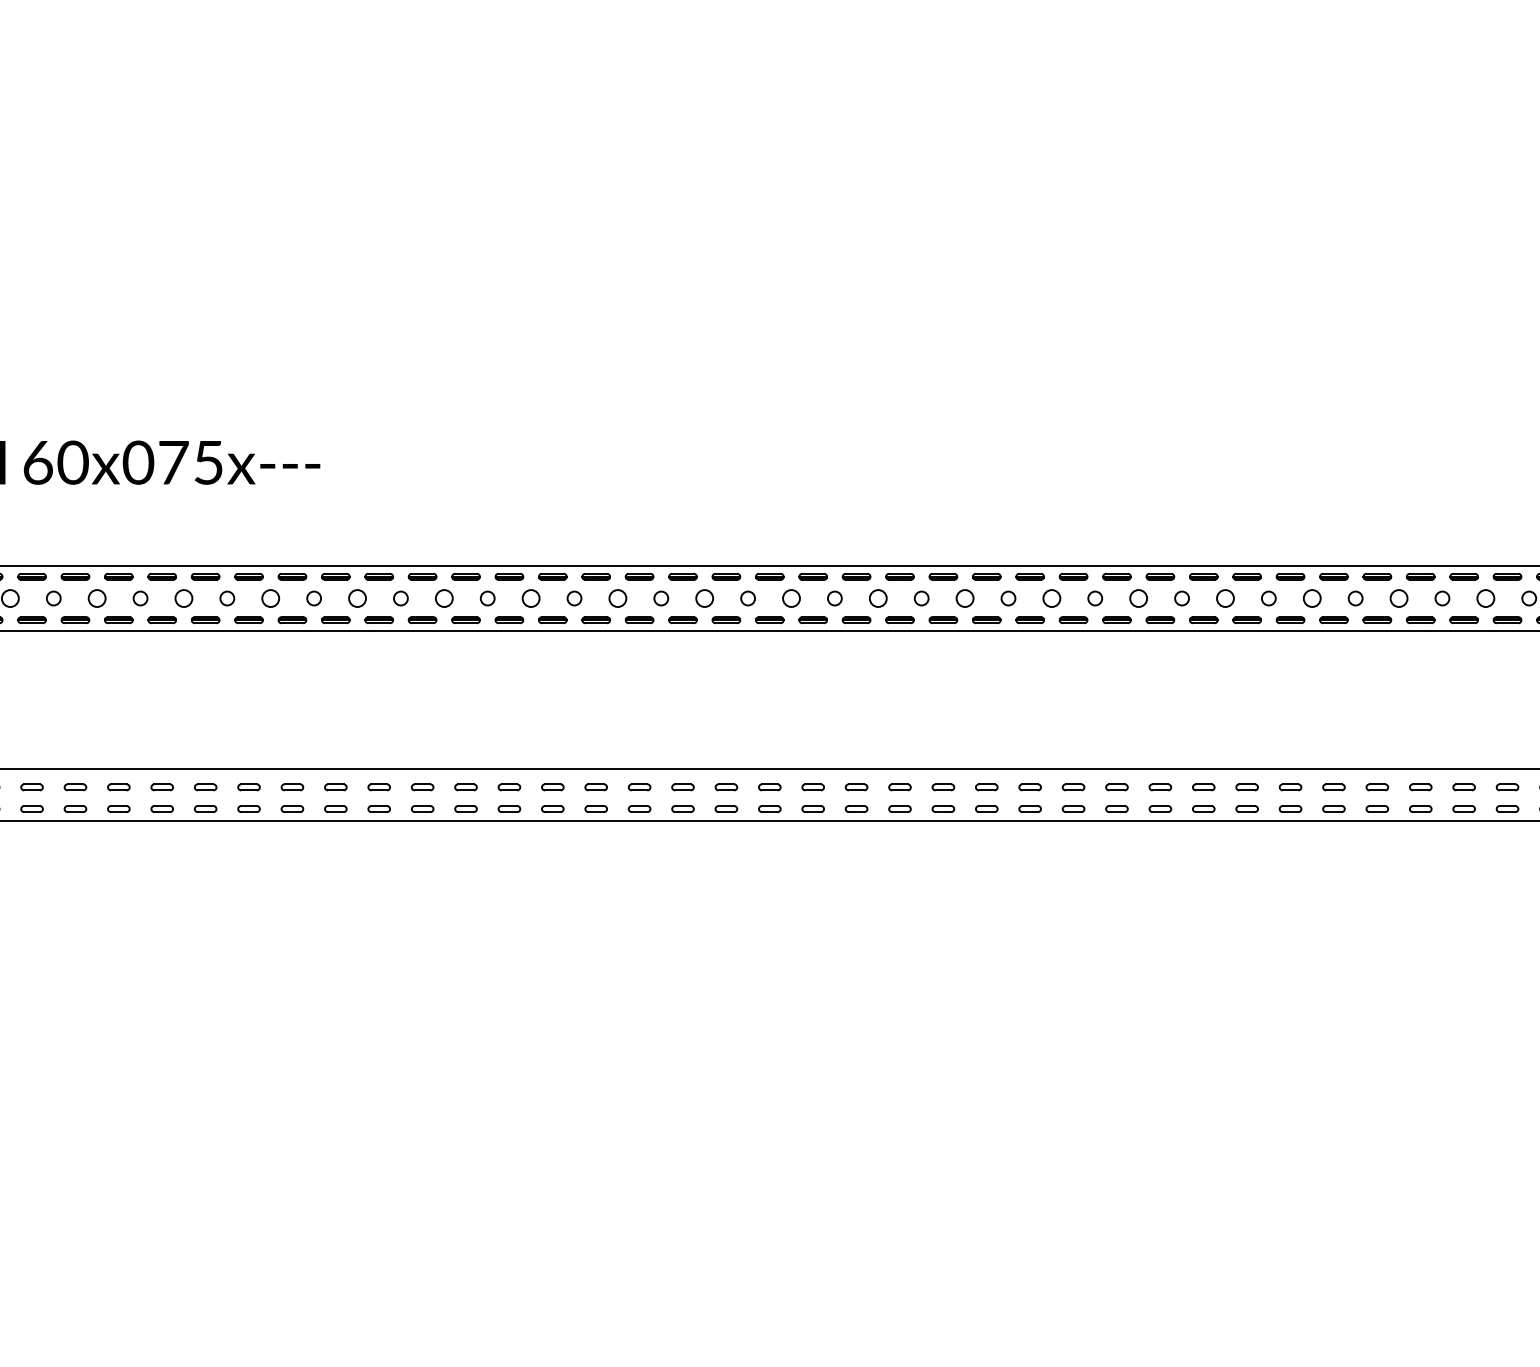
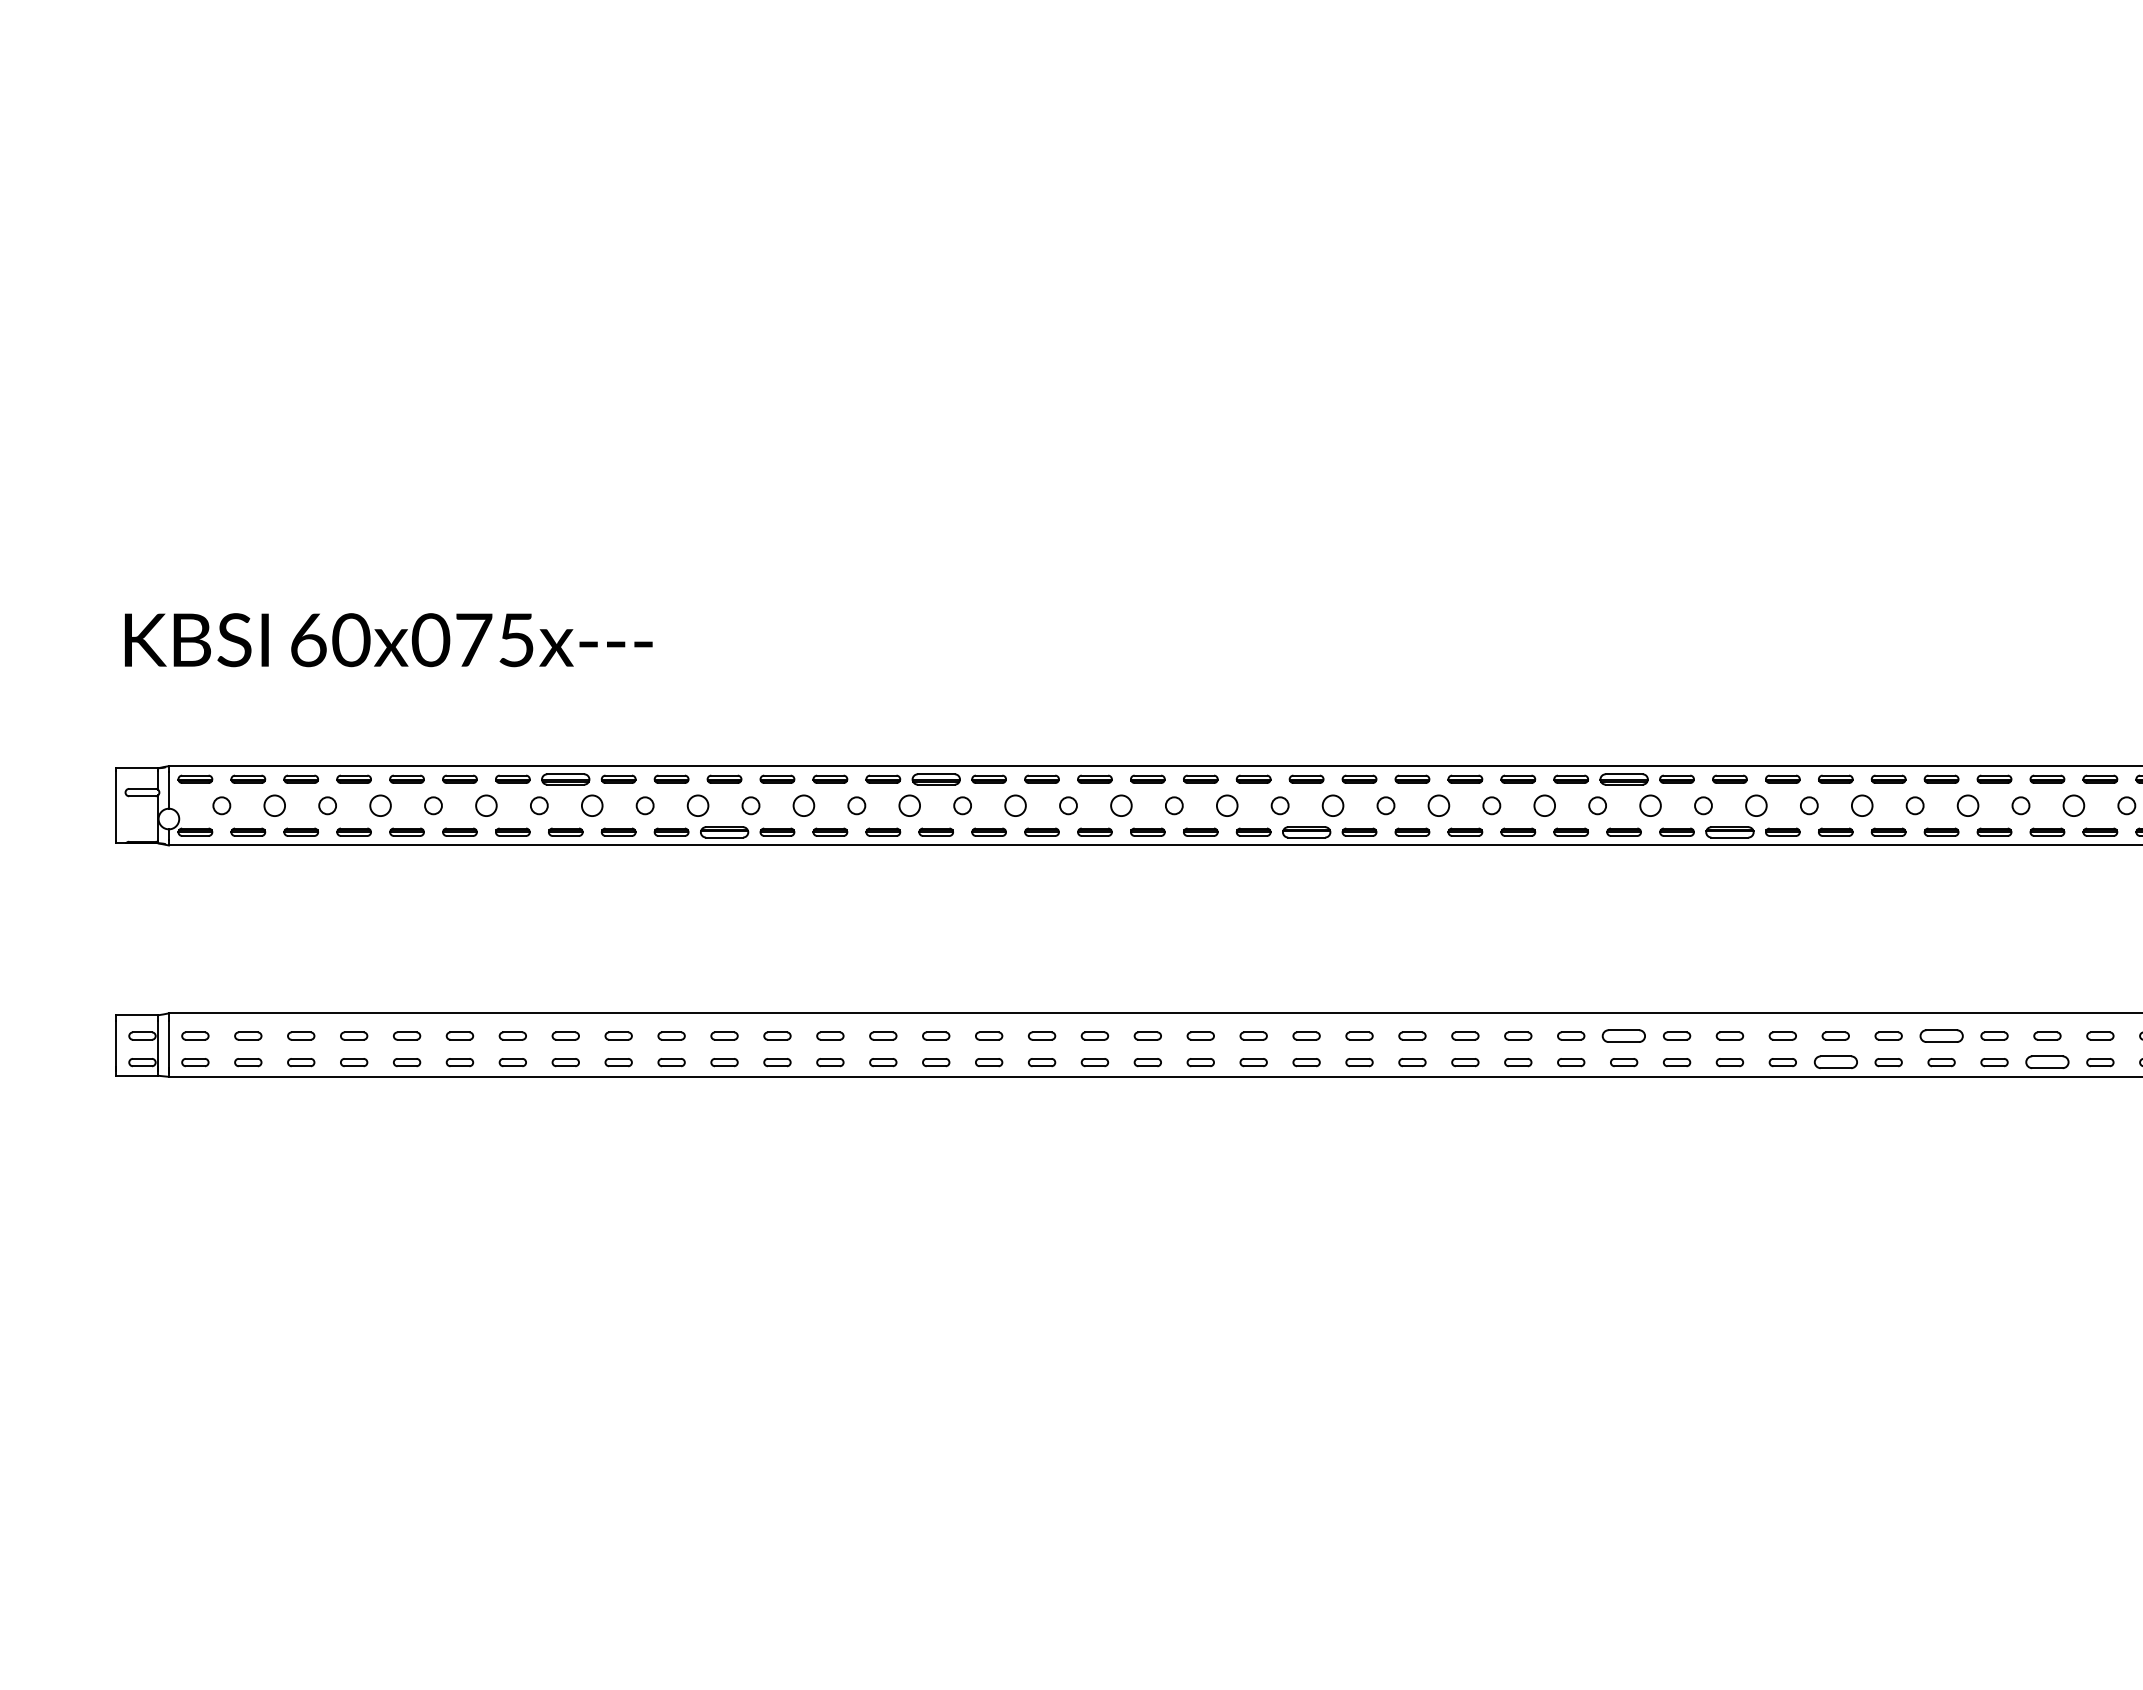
part: (248, 576) -> (565, 778), size x1.4
part: (552, 576) -> (935, 778), size x1.4
part: (1116, 576) -> (1623, 778), size x1.4
part: (379, 619) -> (724, 831), size x1.4
part: (856, 619) -> (1306, 831), size x1.4
part: (1203, 619) -> (1729, 831), size x1.4
part: (1117, 786) -> (1624, 1035), size x1.6
part: (1377, 786) -> (1941, 1035), size x1.6
part: (1290, 809) -> (1835, 1062), size x1.6
part: (1464, 809) -> (2047, 1062), size x1.6

